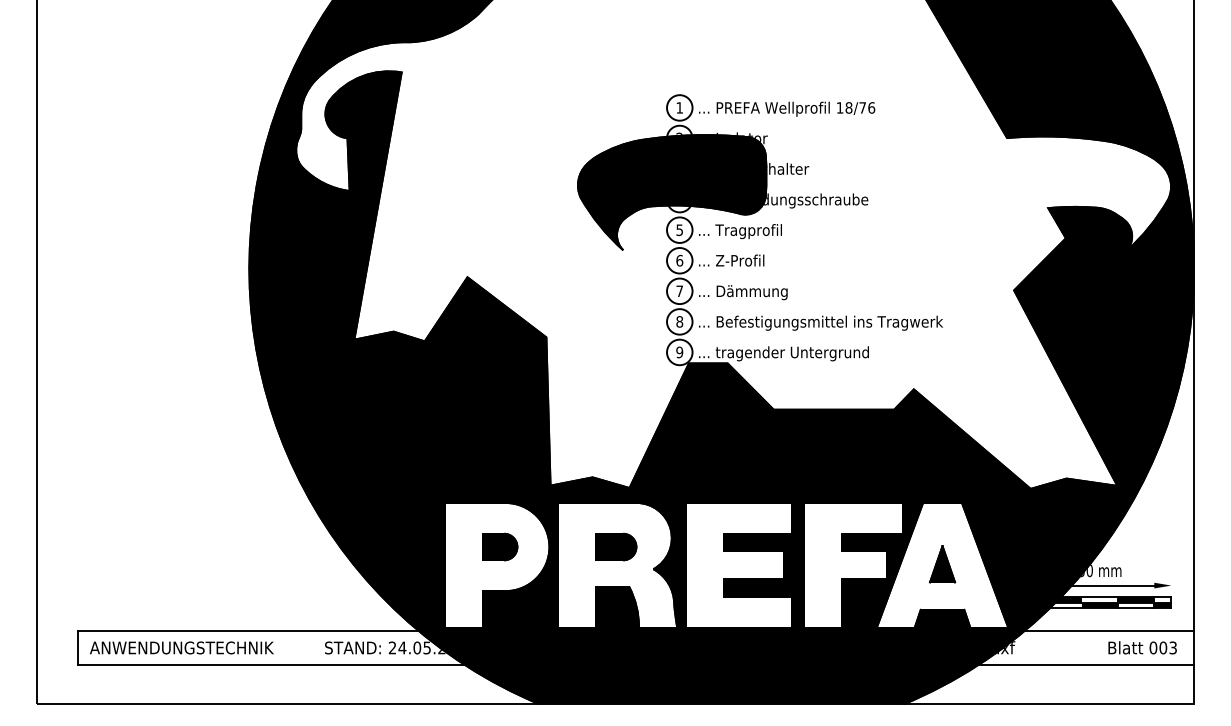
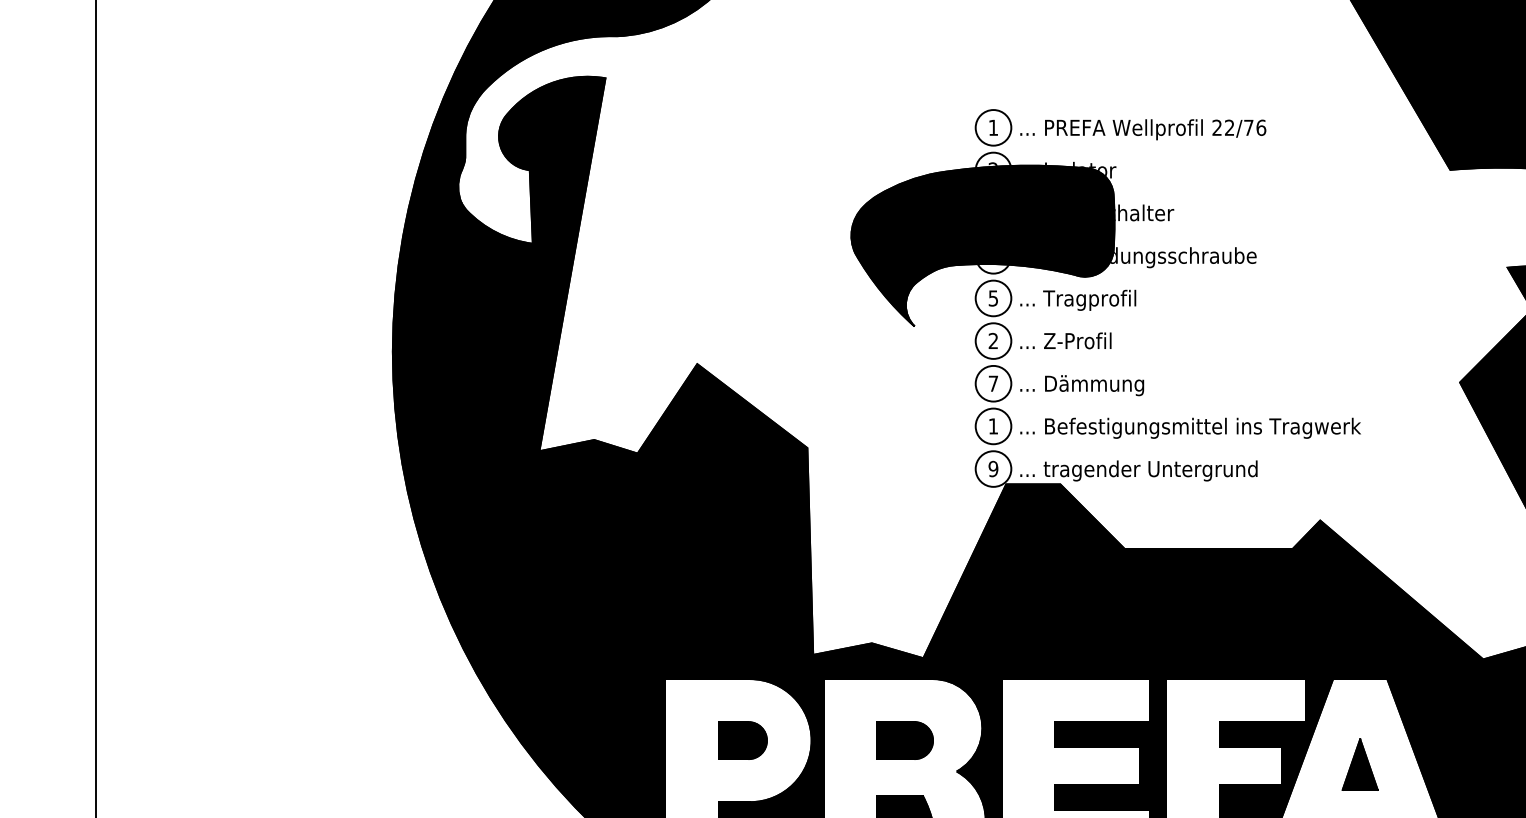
text: (844, 107) -> (1223, 127), 18/76 -> 22/76
text: (679, 260) -> (993, 340), 6 -> 2
text: (679, 321) -> (993, 425), 8 -> 1

